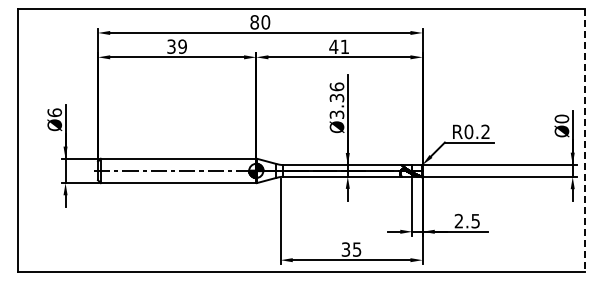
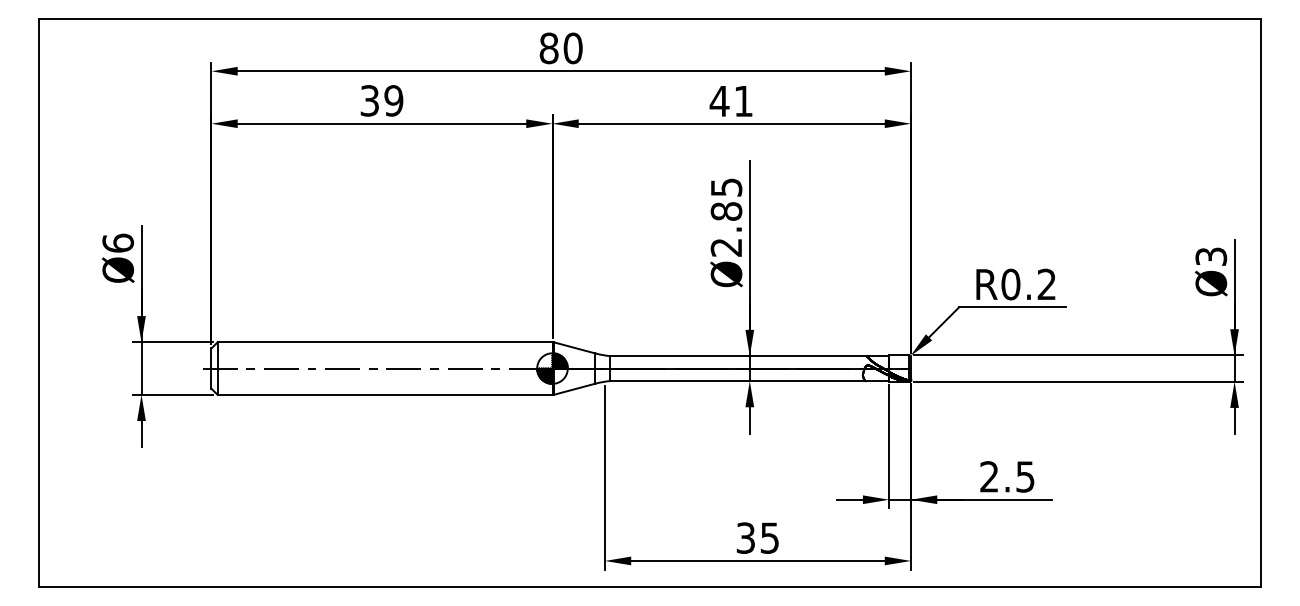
text: (336, 100) -> (725, 216), Ø3.36 -> Ø2.85
text: (561, 118) -> (1210, 255), Ø0 -> Ø3
line: (584, 140) -> (1259, 303), dashed -> solid

